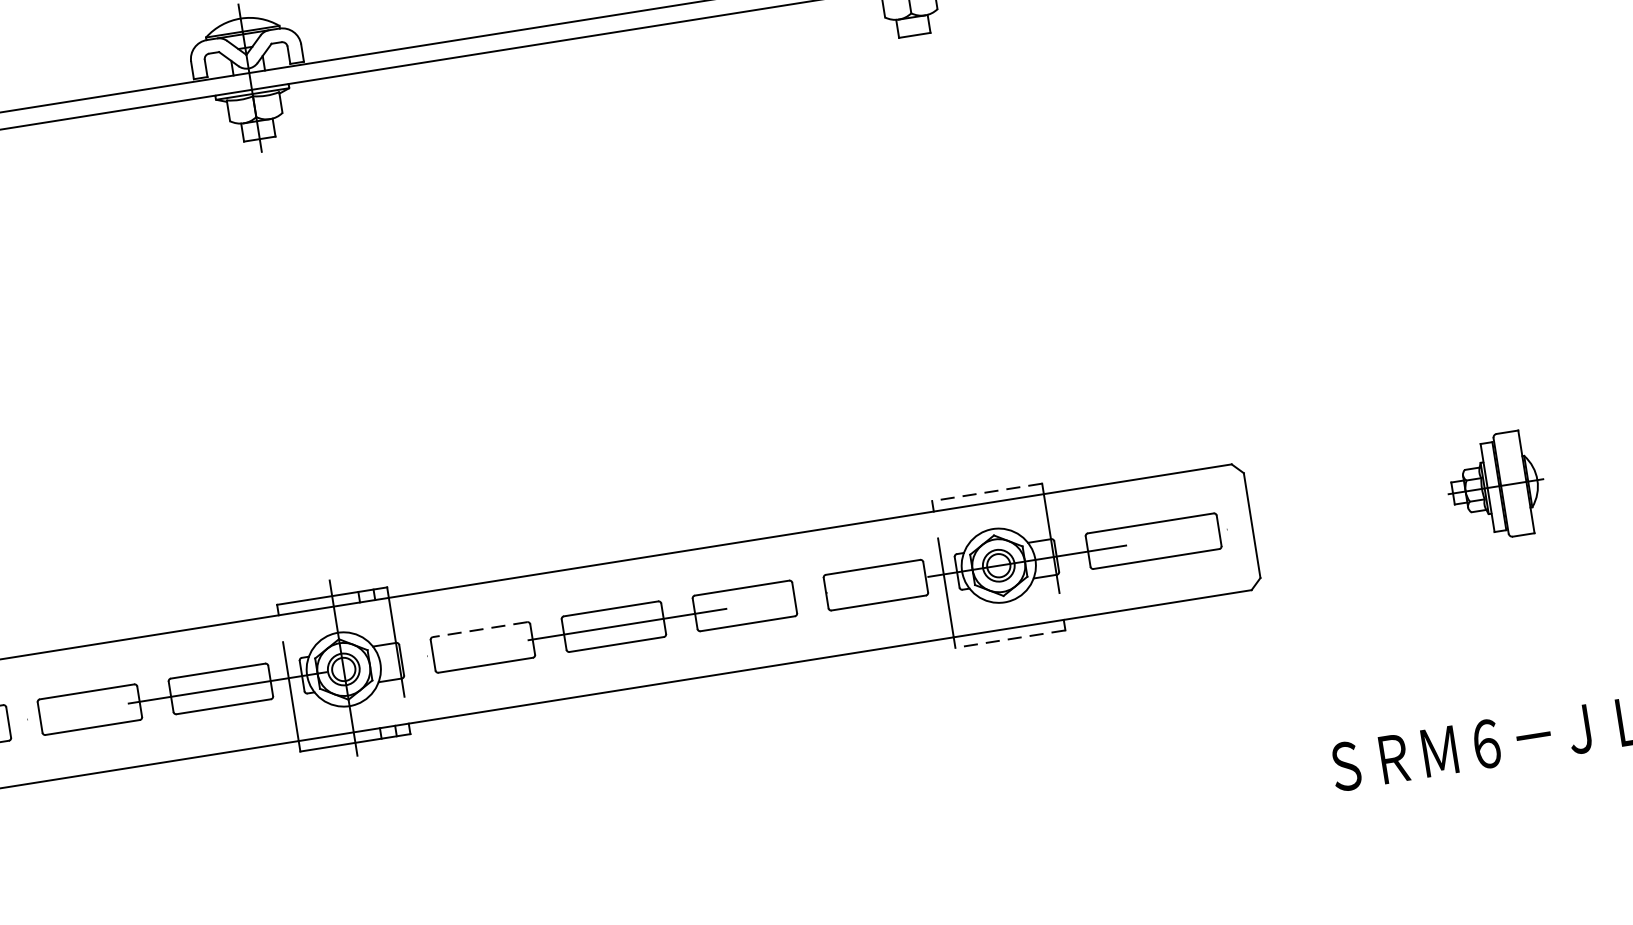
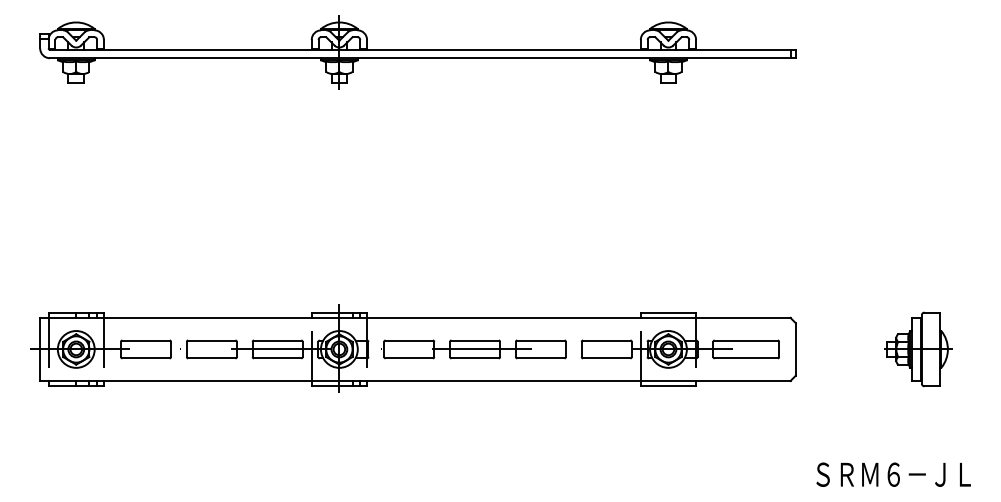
part: (1496, 485) -> (918, 348), size x1.43
line: (987, 492) -> (668, 312), dashed -> solid
line: (480, 629) -> (409, 340), dashed -> solid
line: (1010, 639) -> (668, 386), dashed -> solid

